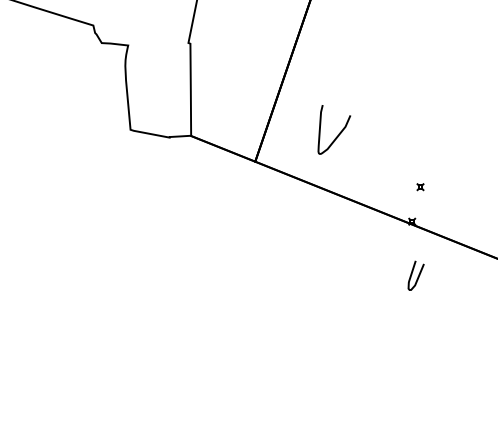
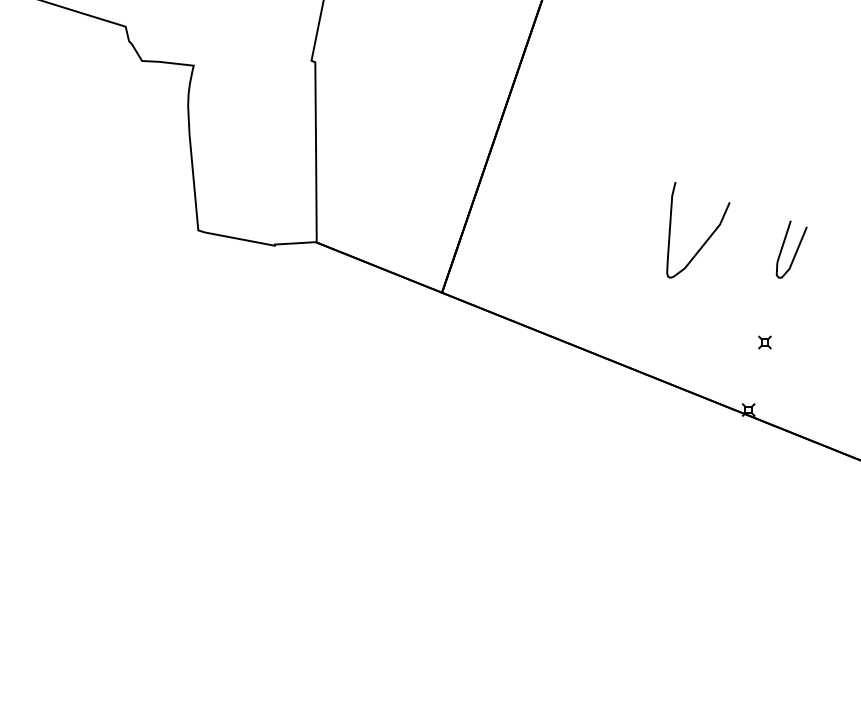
curve: (338, 133) -> (706, 237), moved
curve: (417, 276) -> (794, 251), moved

